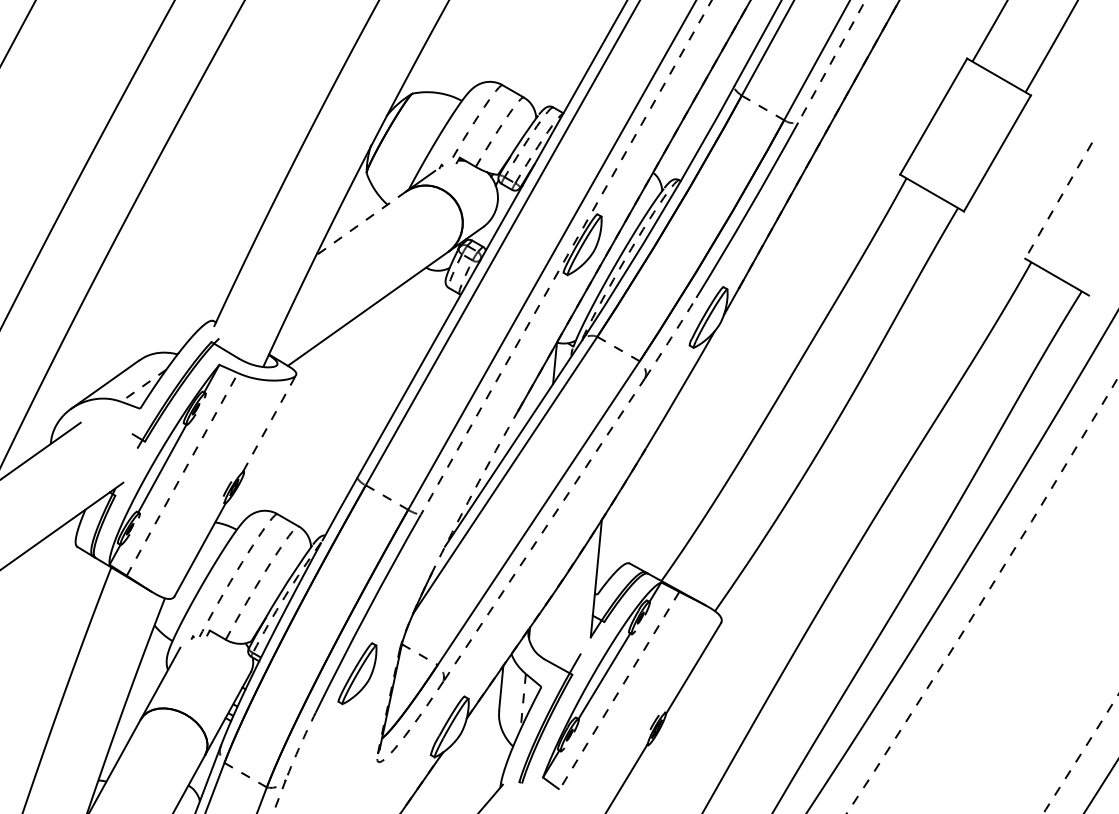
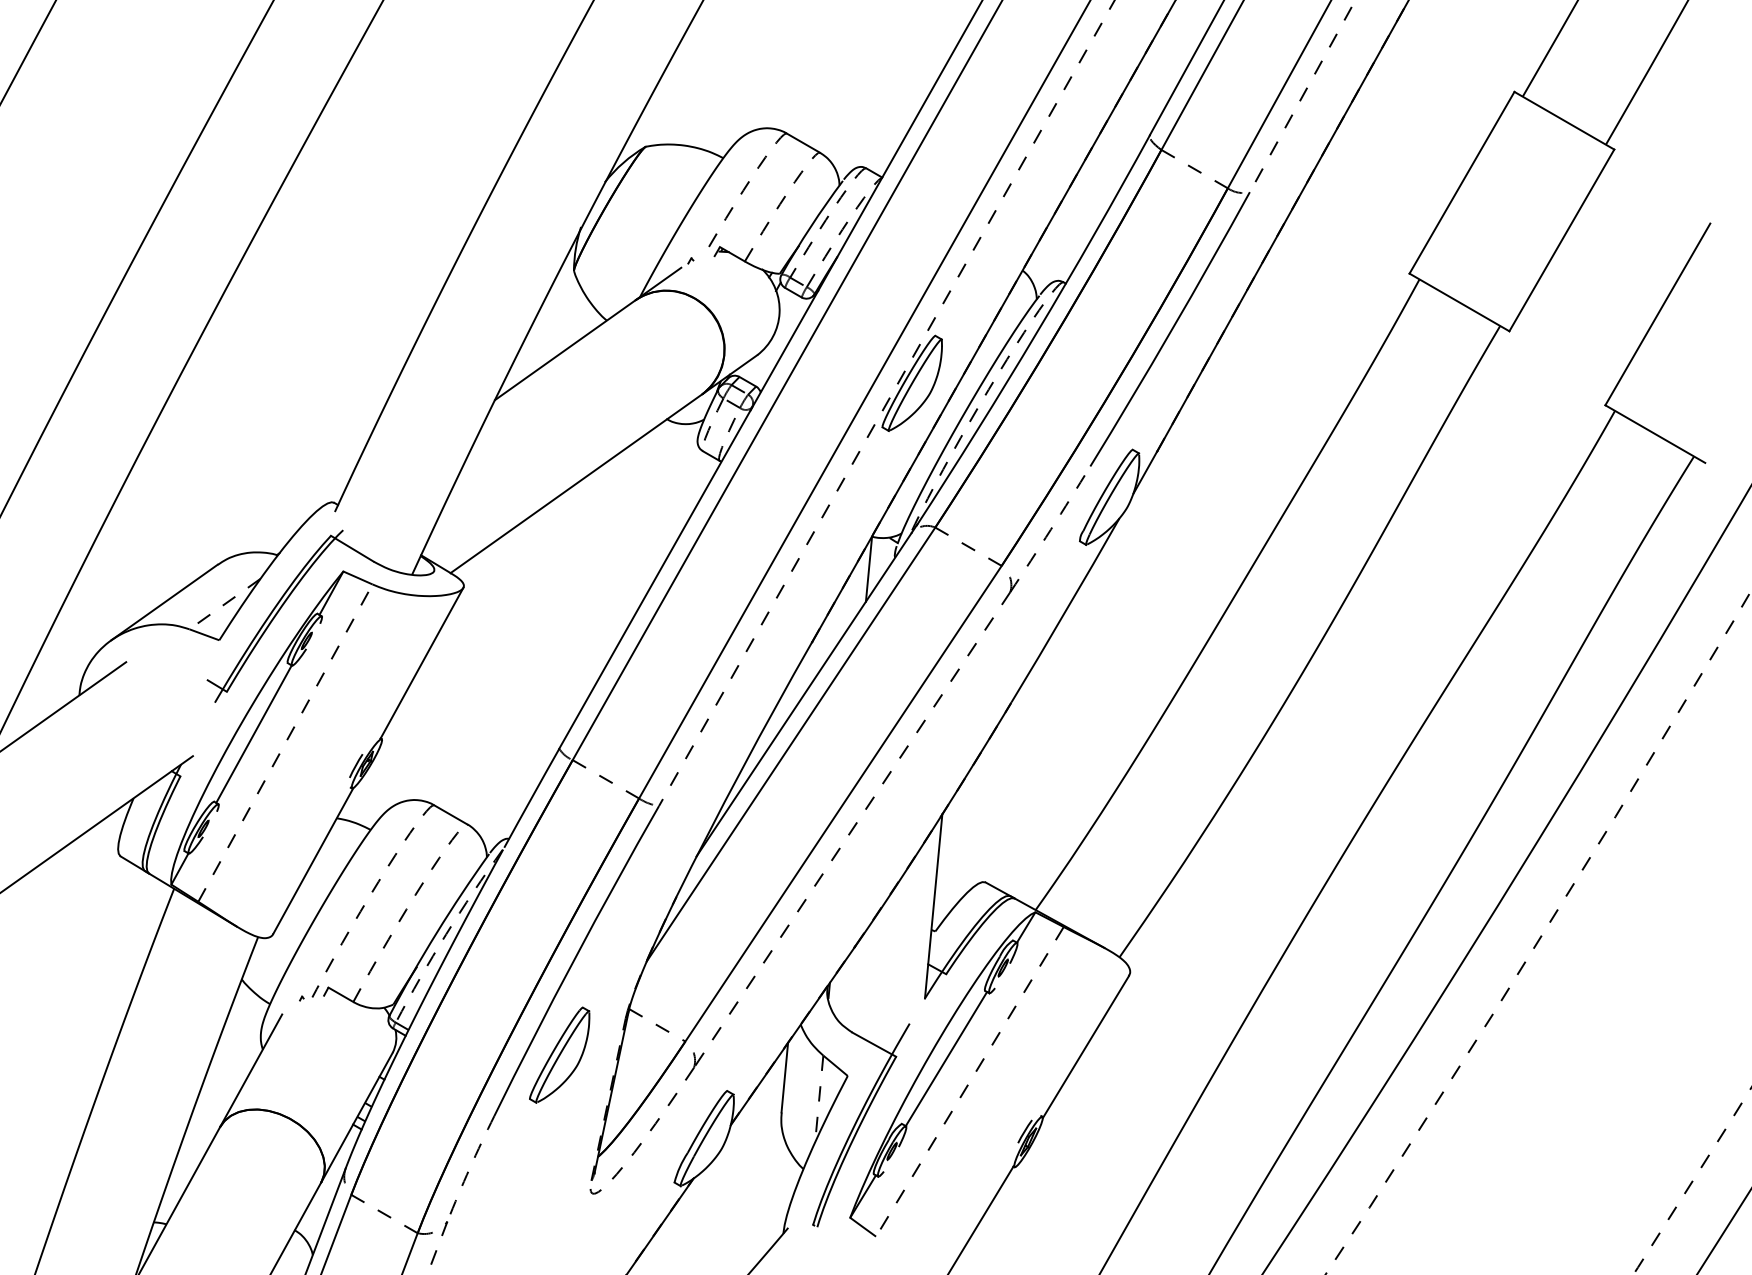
line: (1058, 200) -> (1657, 314), dashed -> solid
line: (360, 223) -> (564, 350), dashed -> solid
line: (269, 423) -> (421, 663), dashed -> solid
arc: (473, 491) -> (741, 769), dashed -> solid

